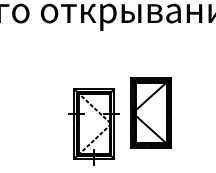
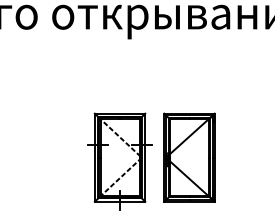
part: (151, 112) -> (189, 157), moved

